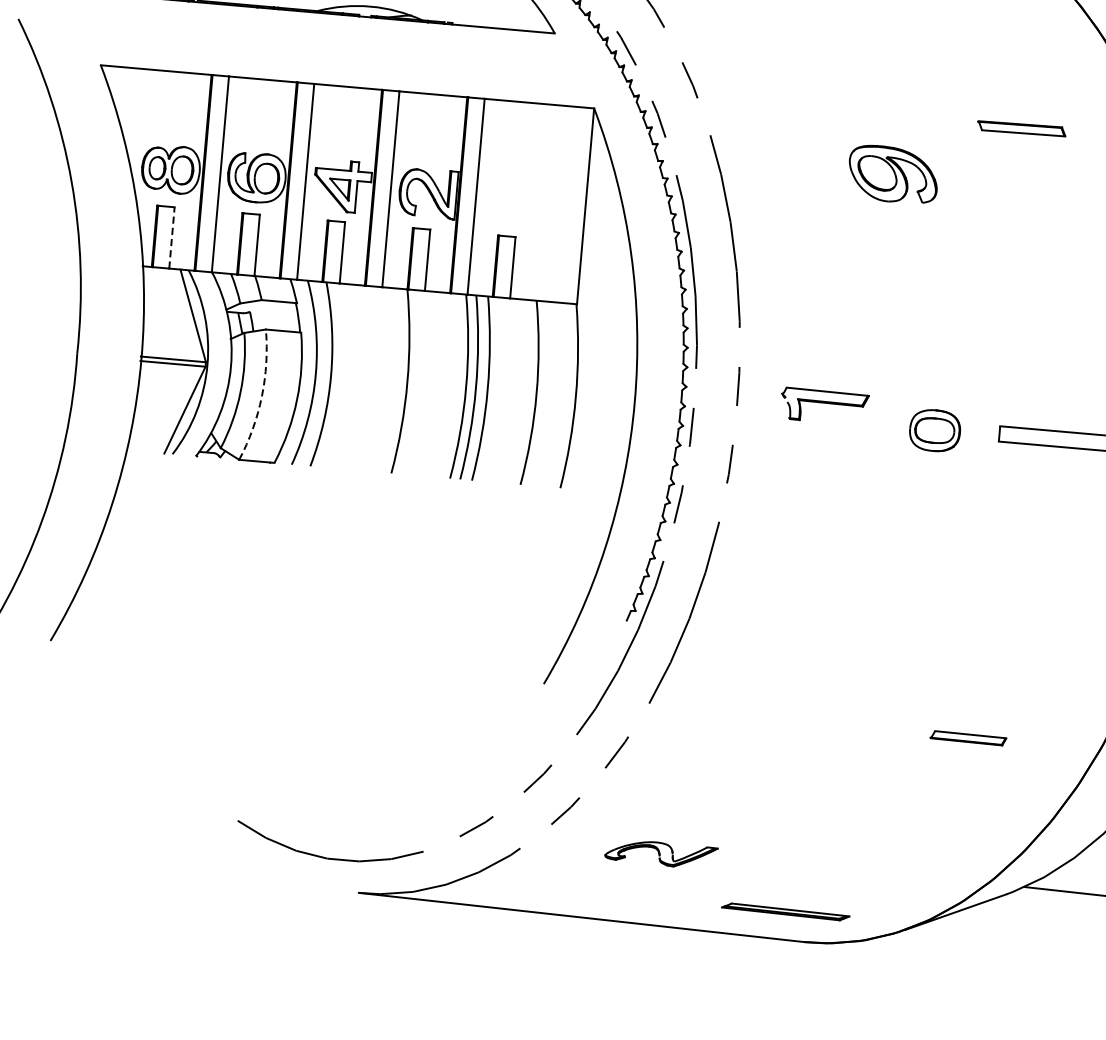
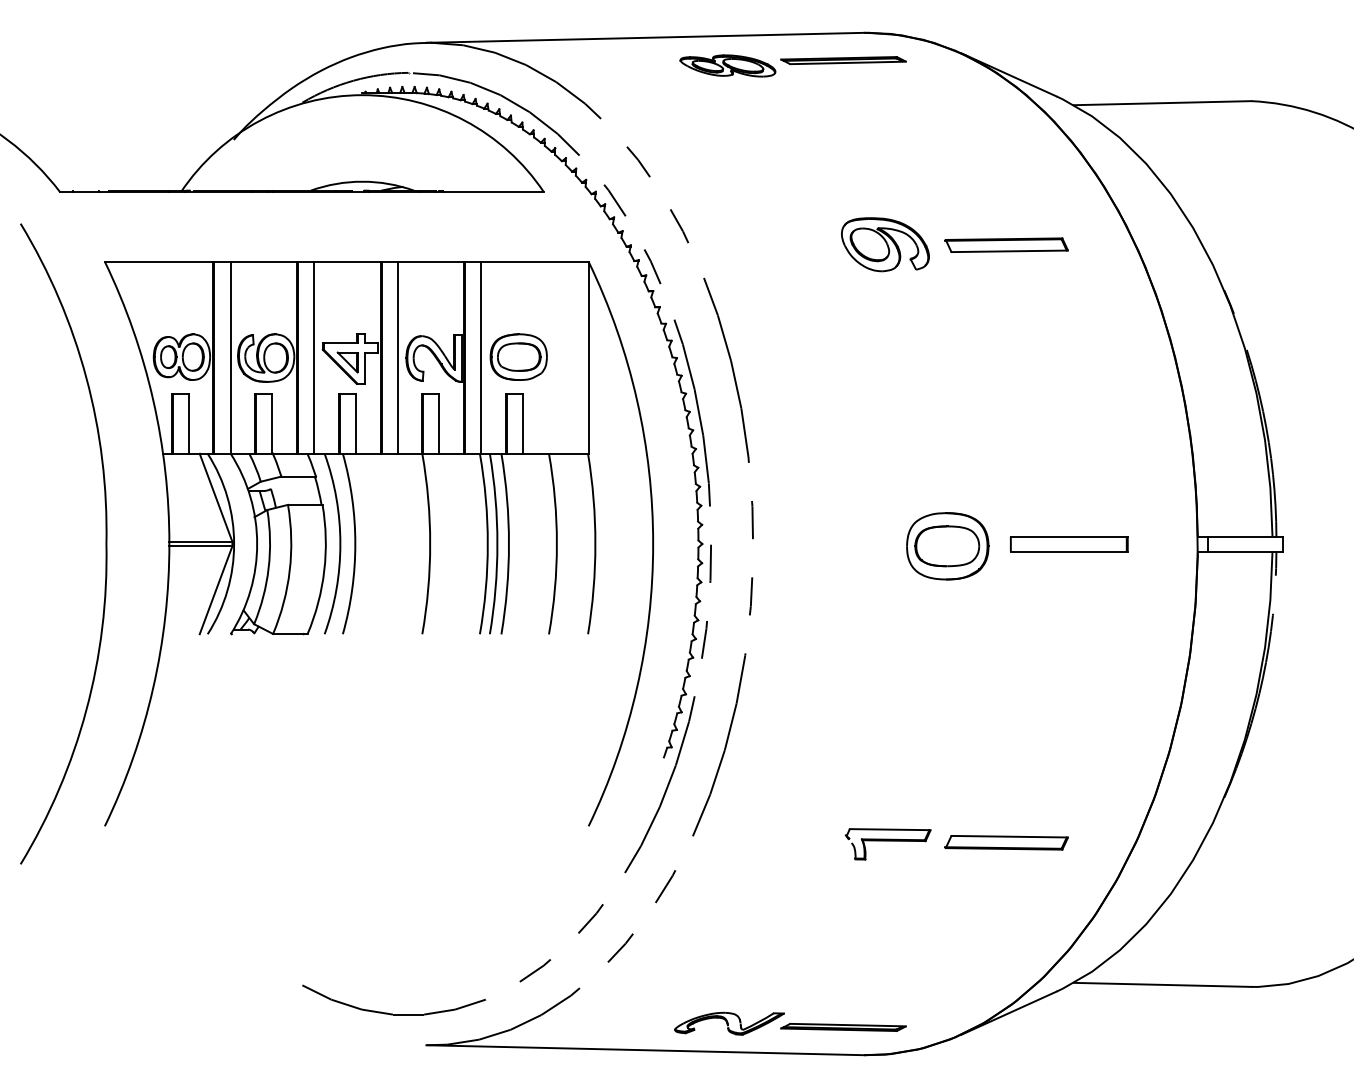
part: (1021, 128) -> (1006, 244), size x1.43
part: (893, 174) -> (885, 244), moved
part: (514, 198) -> (518, 356), added
line: (171, 237) -> (188, 423), dashed -> solid
arc: (261, 396) -> (289, 570), dashed -> solid
part: (823, 406) -> (887, 844), moved
part: (934, 430) -> (947, 546), size x1.67
part: (968, 737) -> (1006, 842), size x1.67
part: (661, 853) -> (729, 1023), moved

